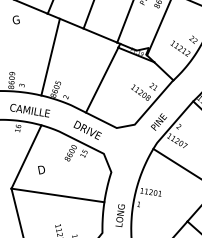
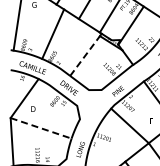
line: (102, 80) -> (85, 56), solid -> dashed
line: (58, 195) -> (41, 128), solid -> dashed

